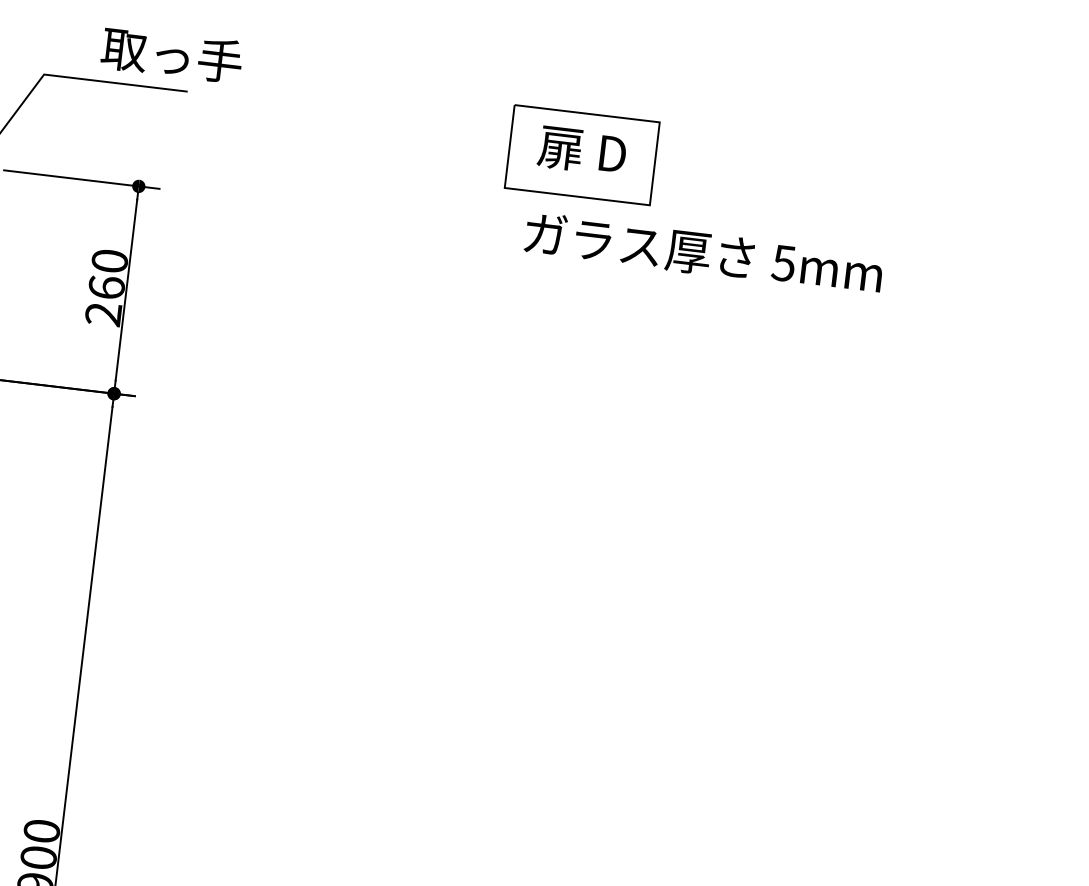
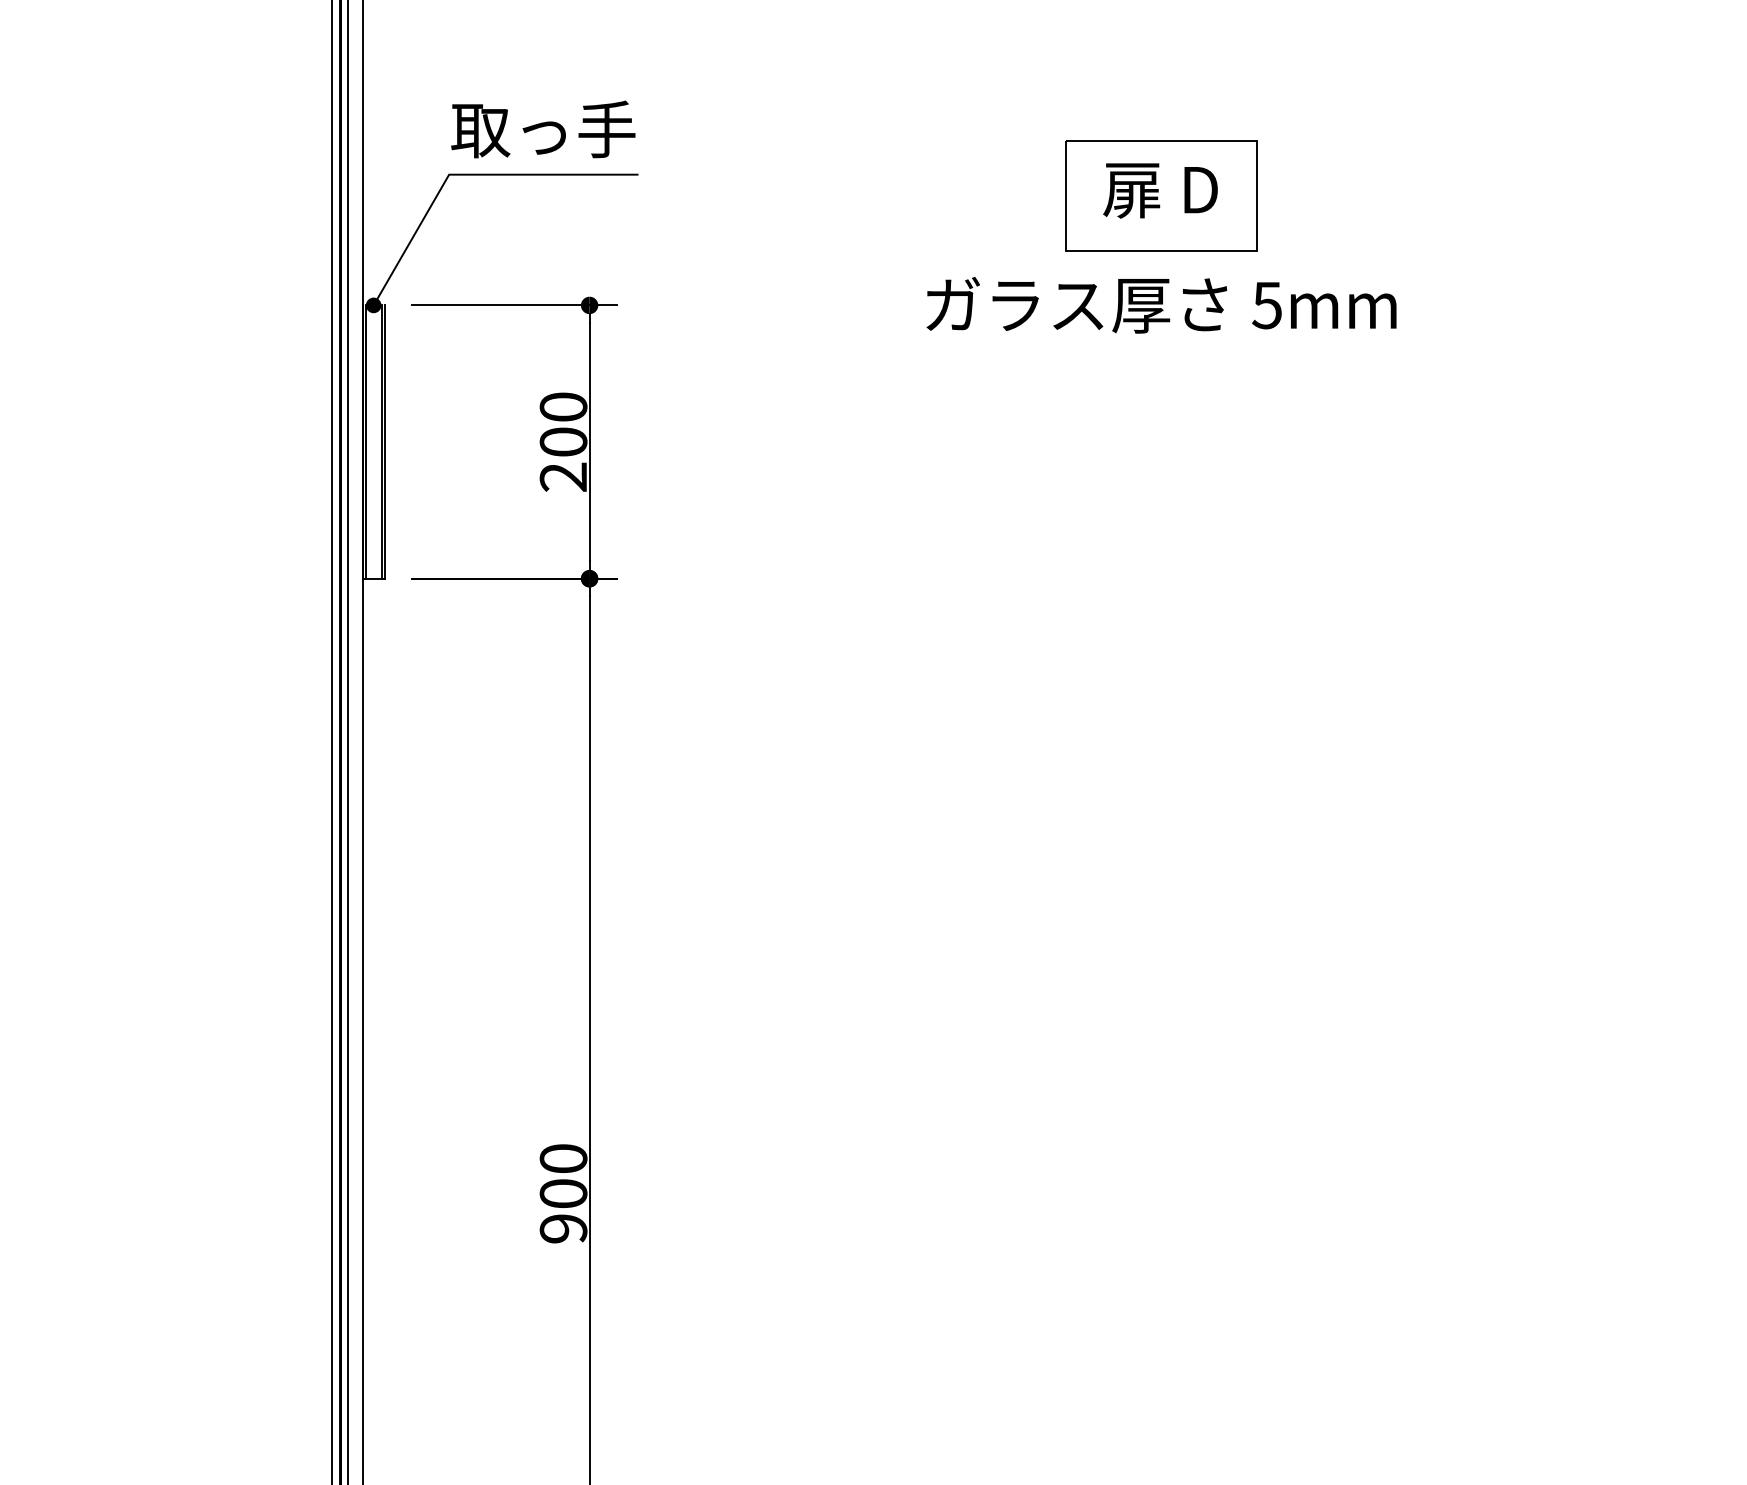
text: (172, 55) -> (543, 129), moved
text: (703, 253) -> (1161, 305), moved
text: (106, 287) -> (563, 441), 260 -> 200

